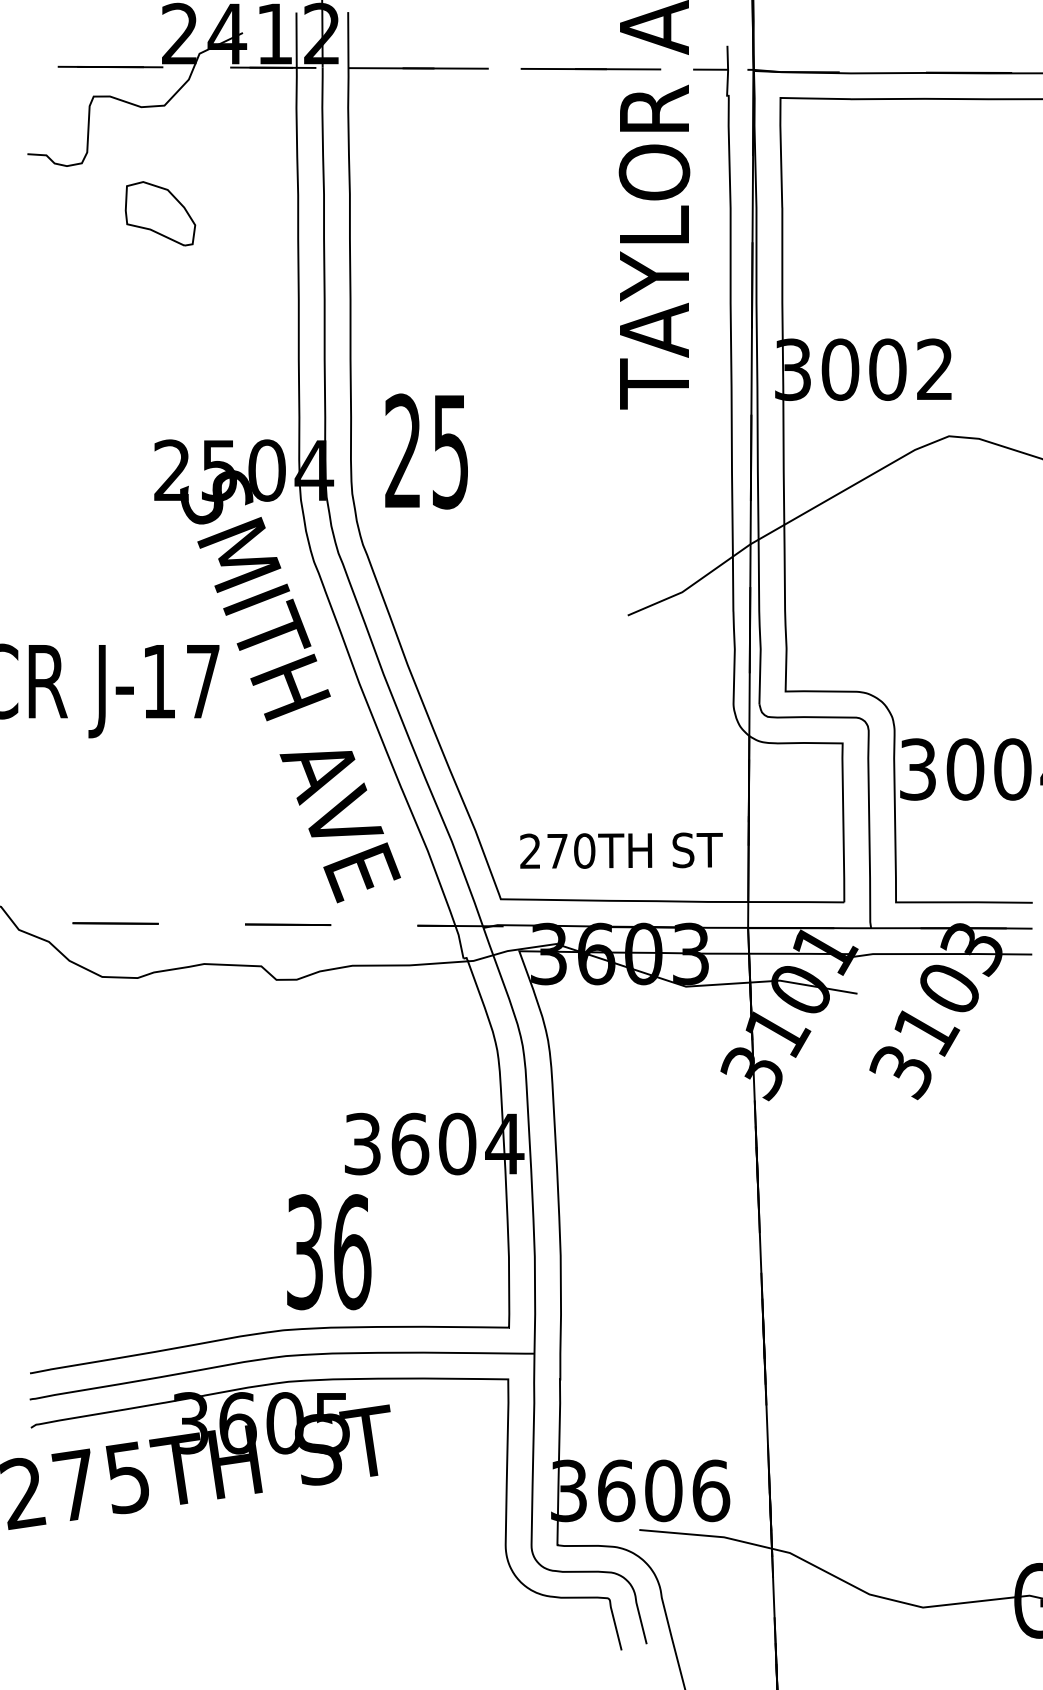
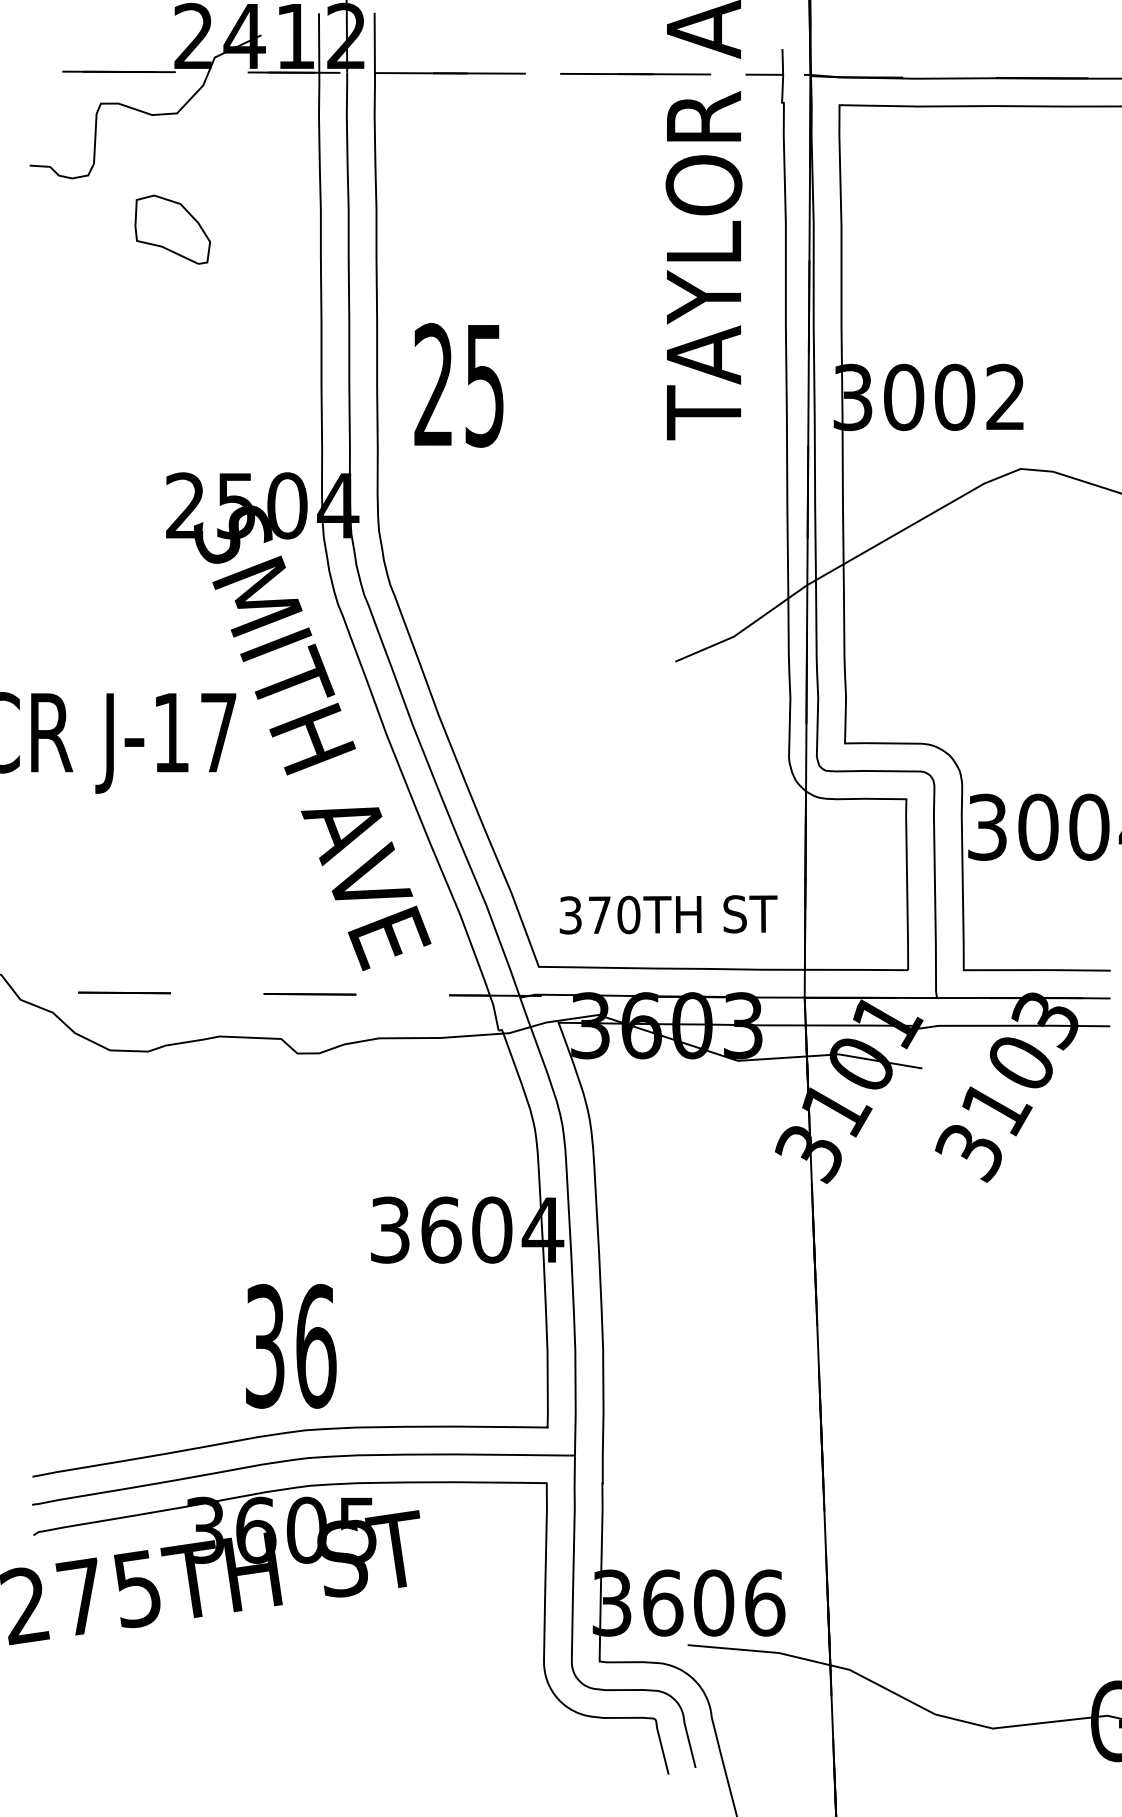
text: (426, 451) -> (458, 385), moved
text: (530, 851) -> (570, 915), 270TH -> 370TH
text: (329, 1252) -> (291, 1346), moved

